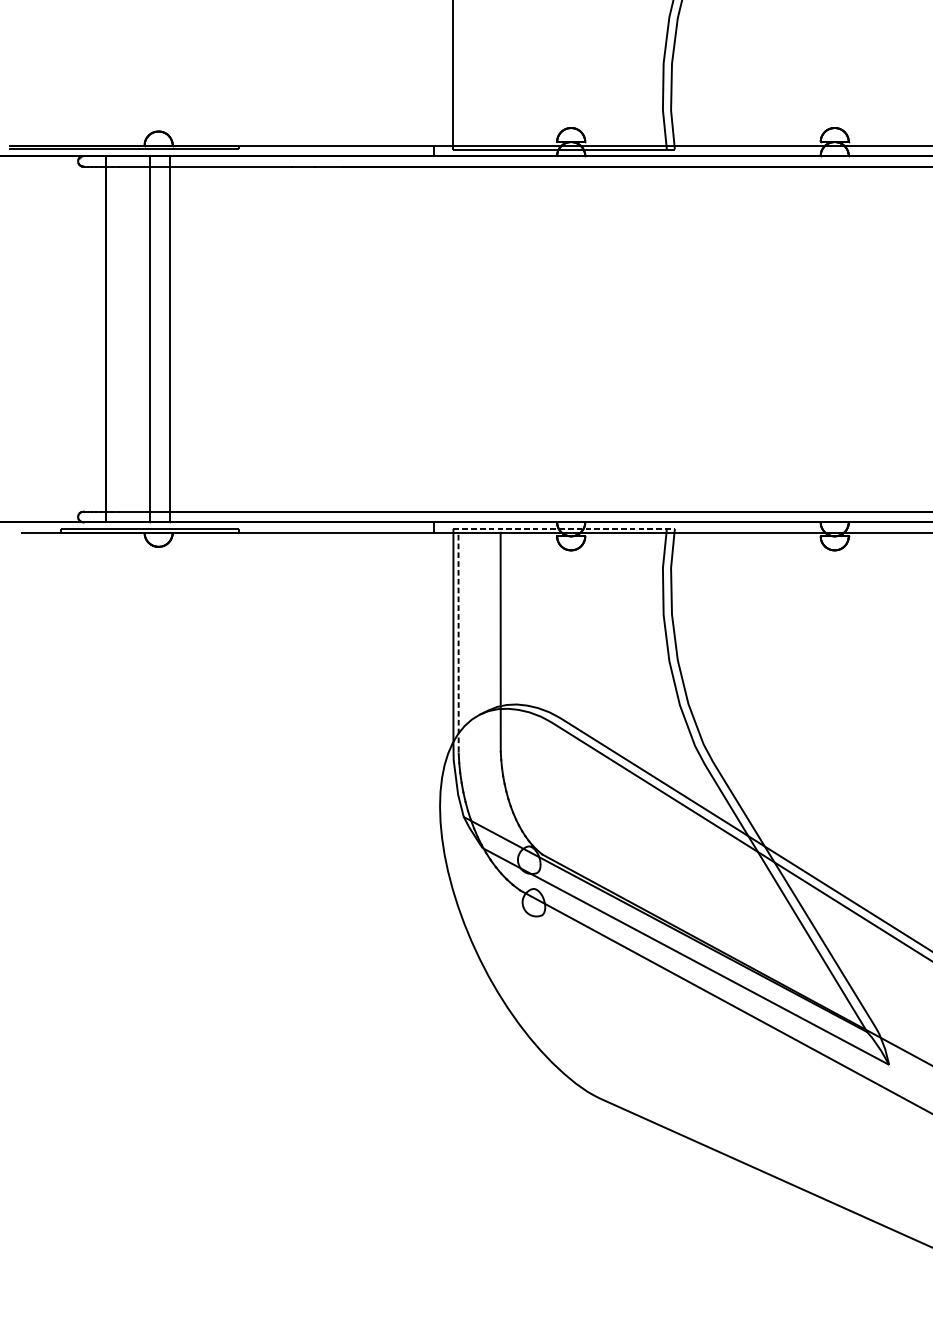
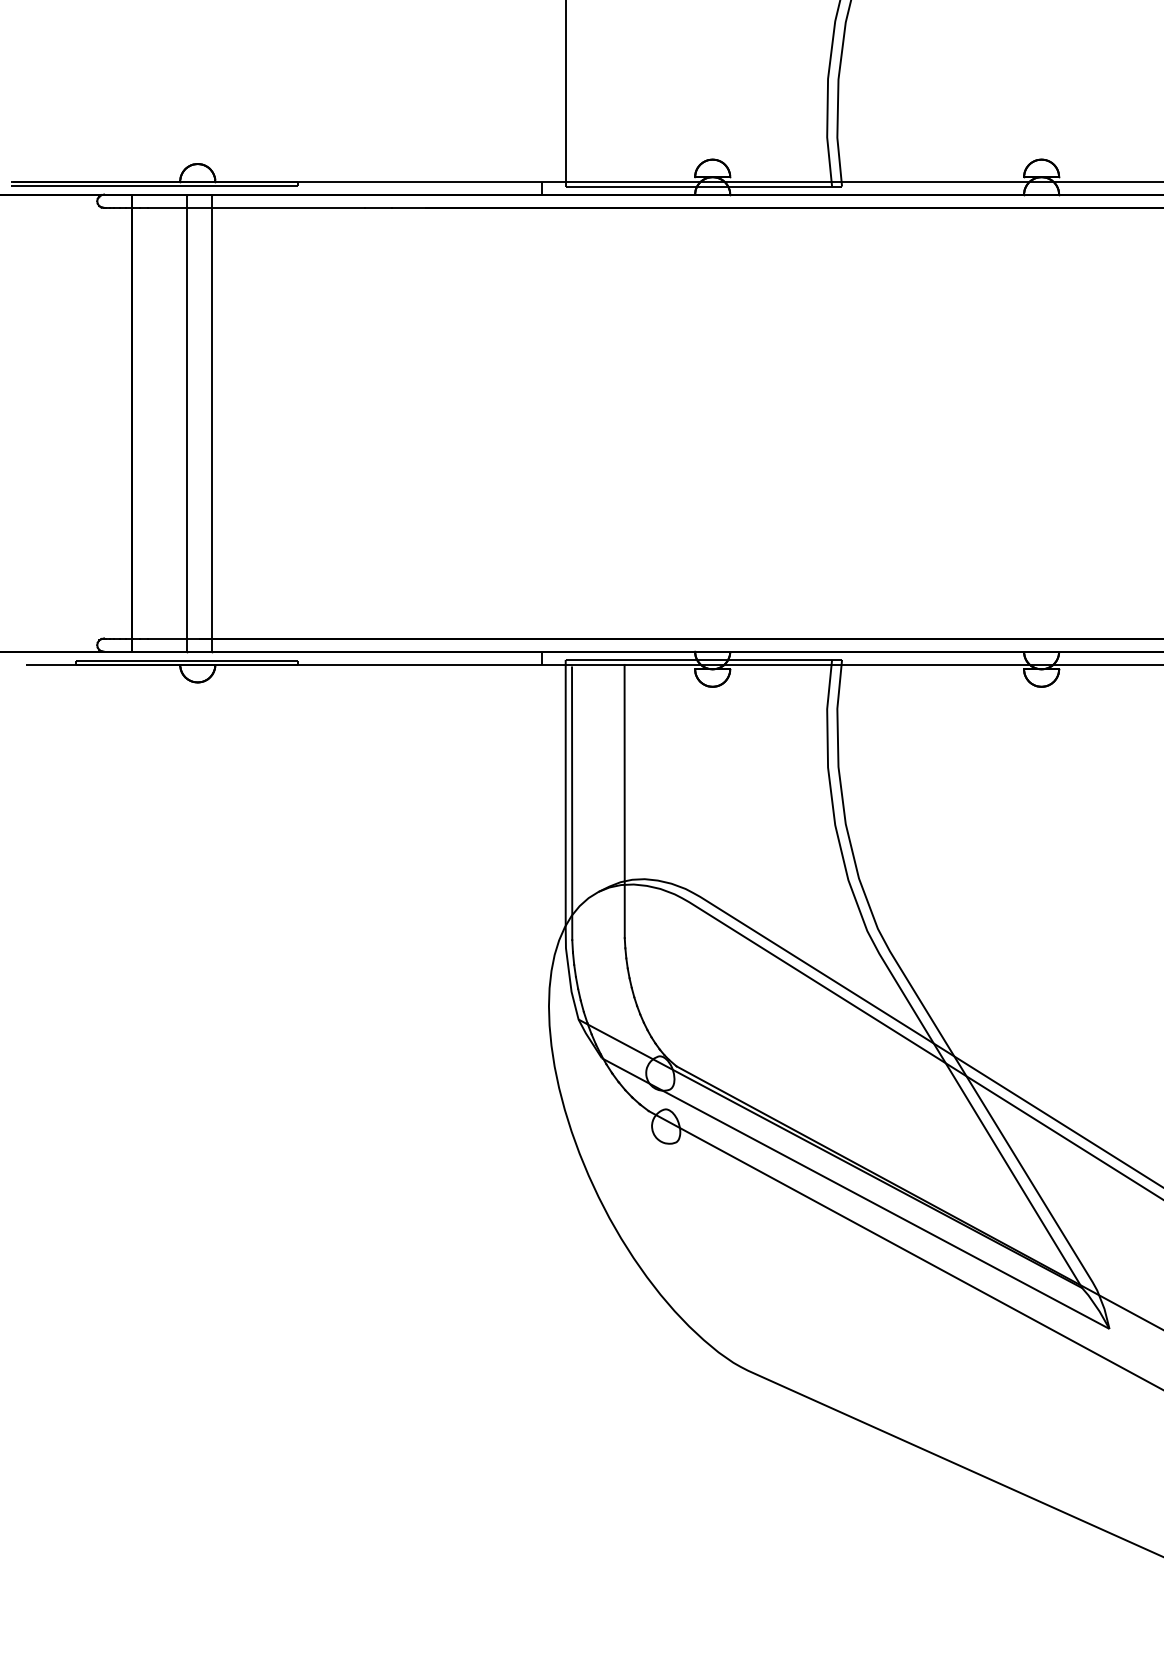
line: (564, 528) -> (704, 659), dashed -> solid
line: (458, 644) -> (572, 804), dashed -> solid

